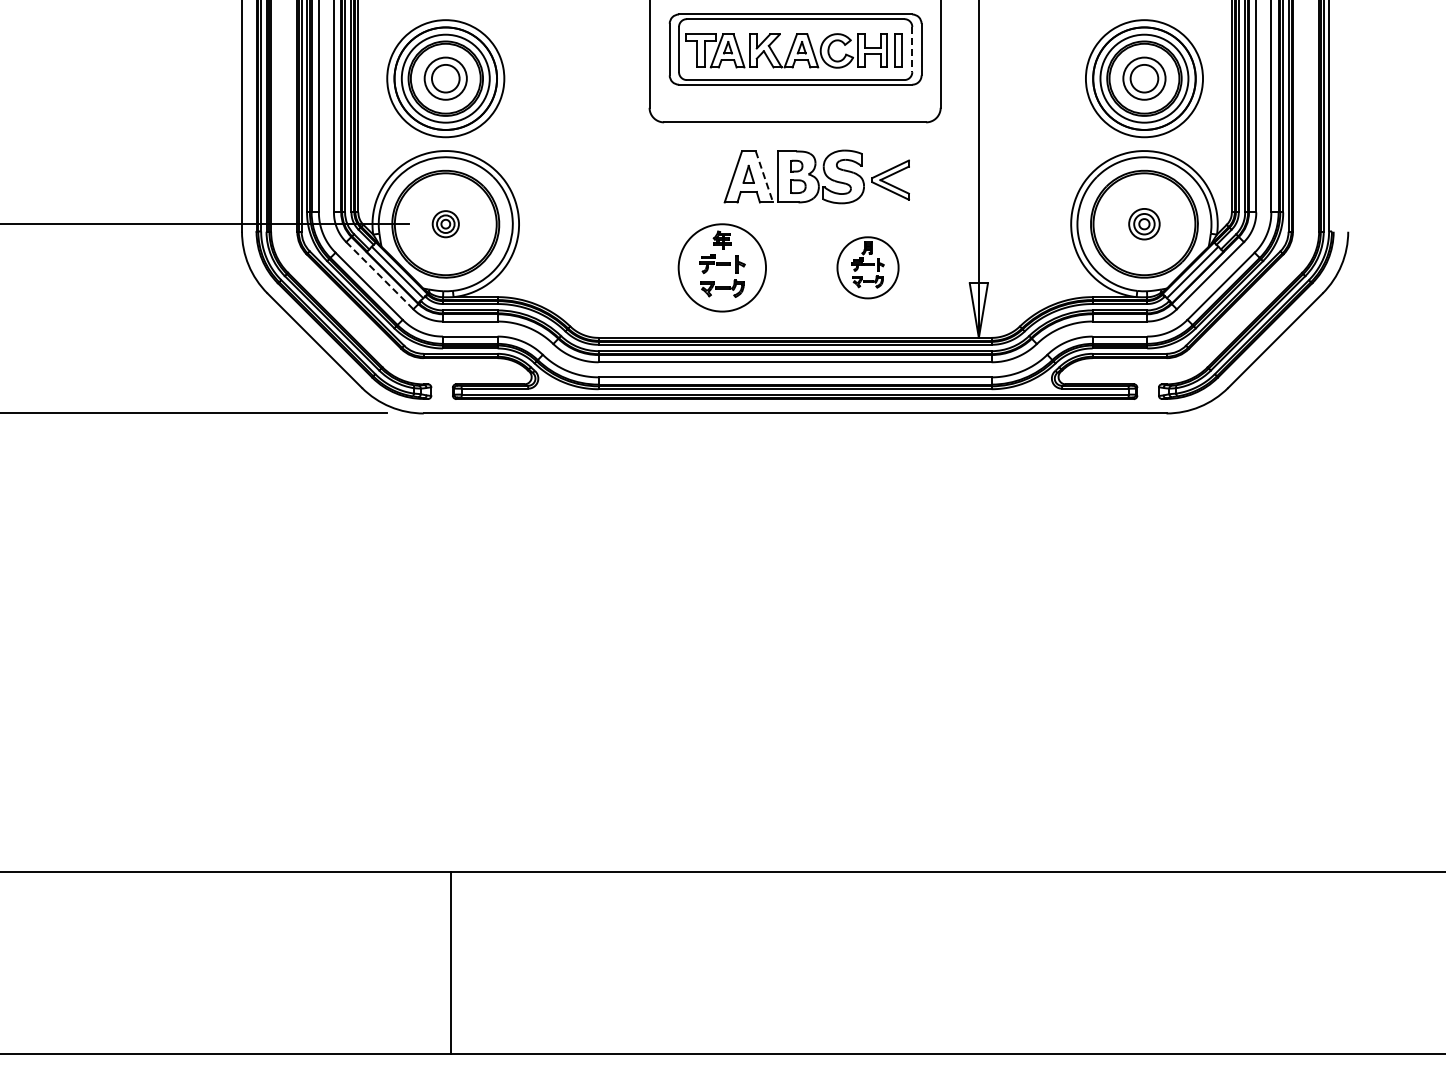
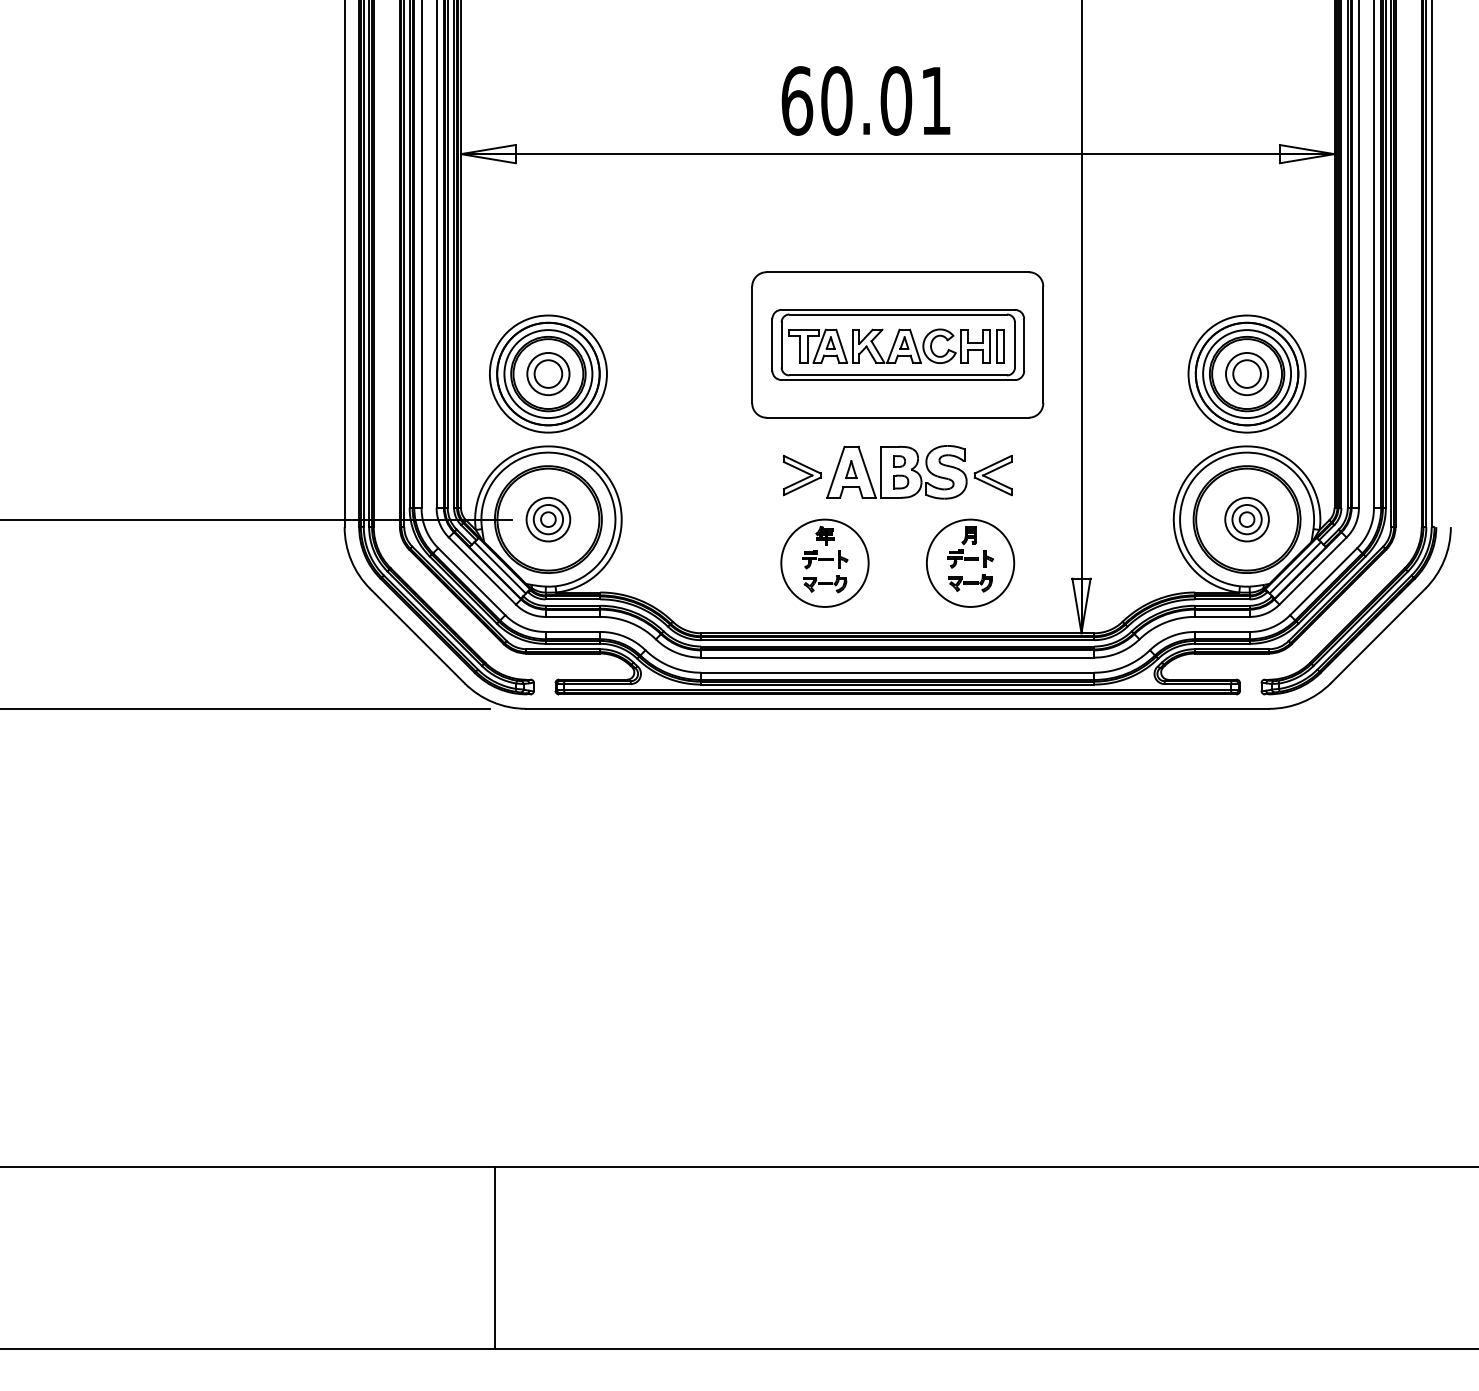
line: (911, 49) -> (1014, 344), dashed -> solid
line: (764, 177) -> (867, 472), dashed -> solid
part: (698, 180) -> (801, 475), added
part: (445, 224) -> (548, 519), size x1.67
part: (1143, 224) -> (1246, 519), size x1.43
part: (867, 267) -> (970, 562), size x1.43
line: (379, 275) -> (482, 570), dashed -> solid
line: (451, 963) -> (495, 1258), moved

